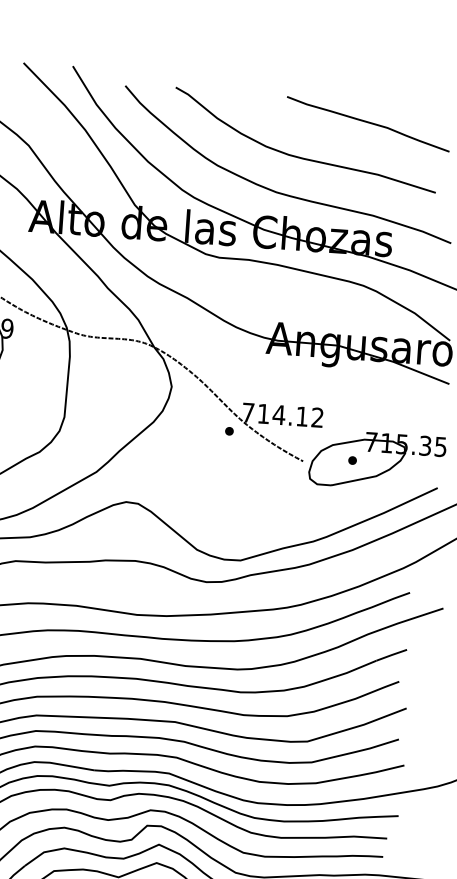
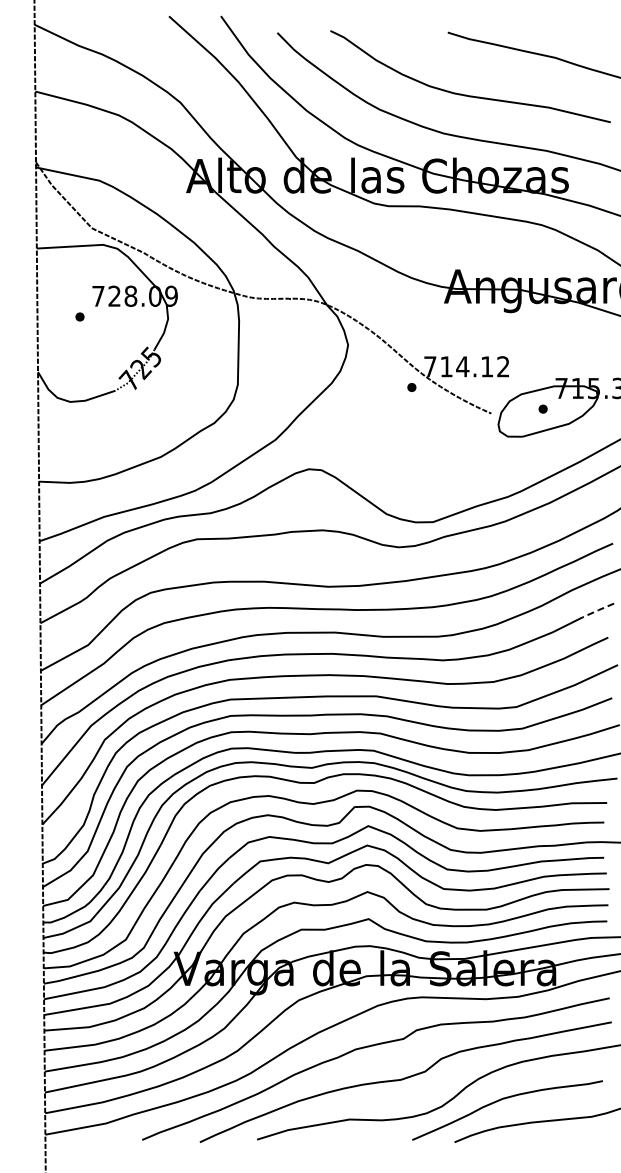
line: (391, 655) -> (598, 610), solid -> dashed

